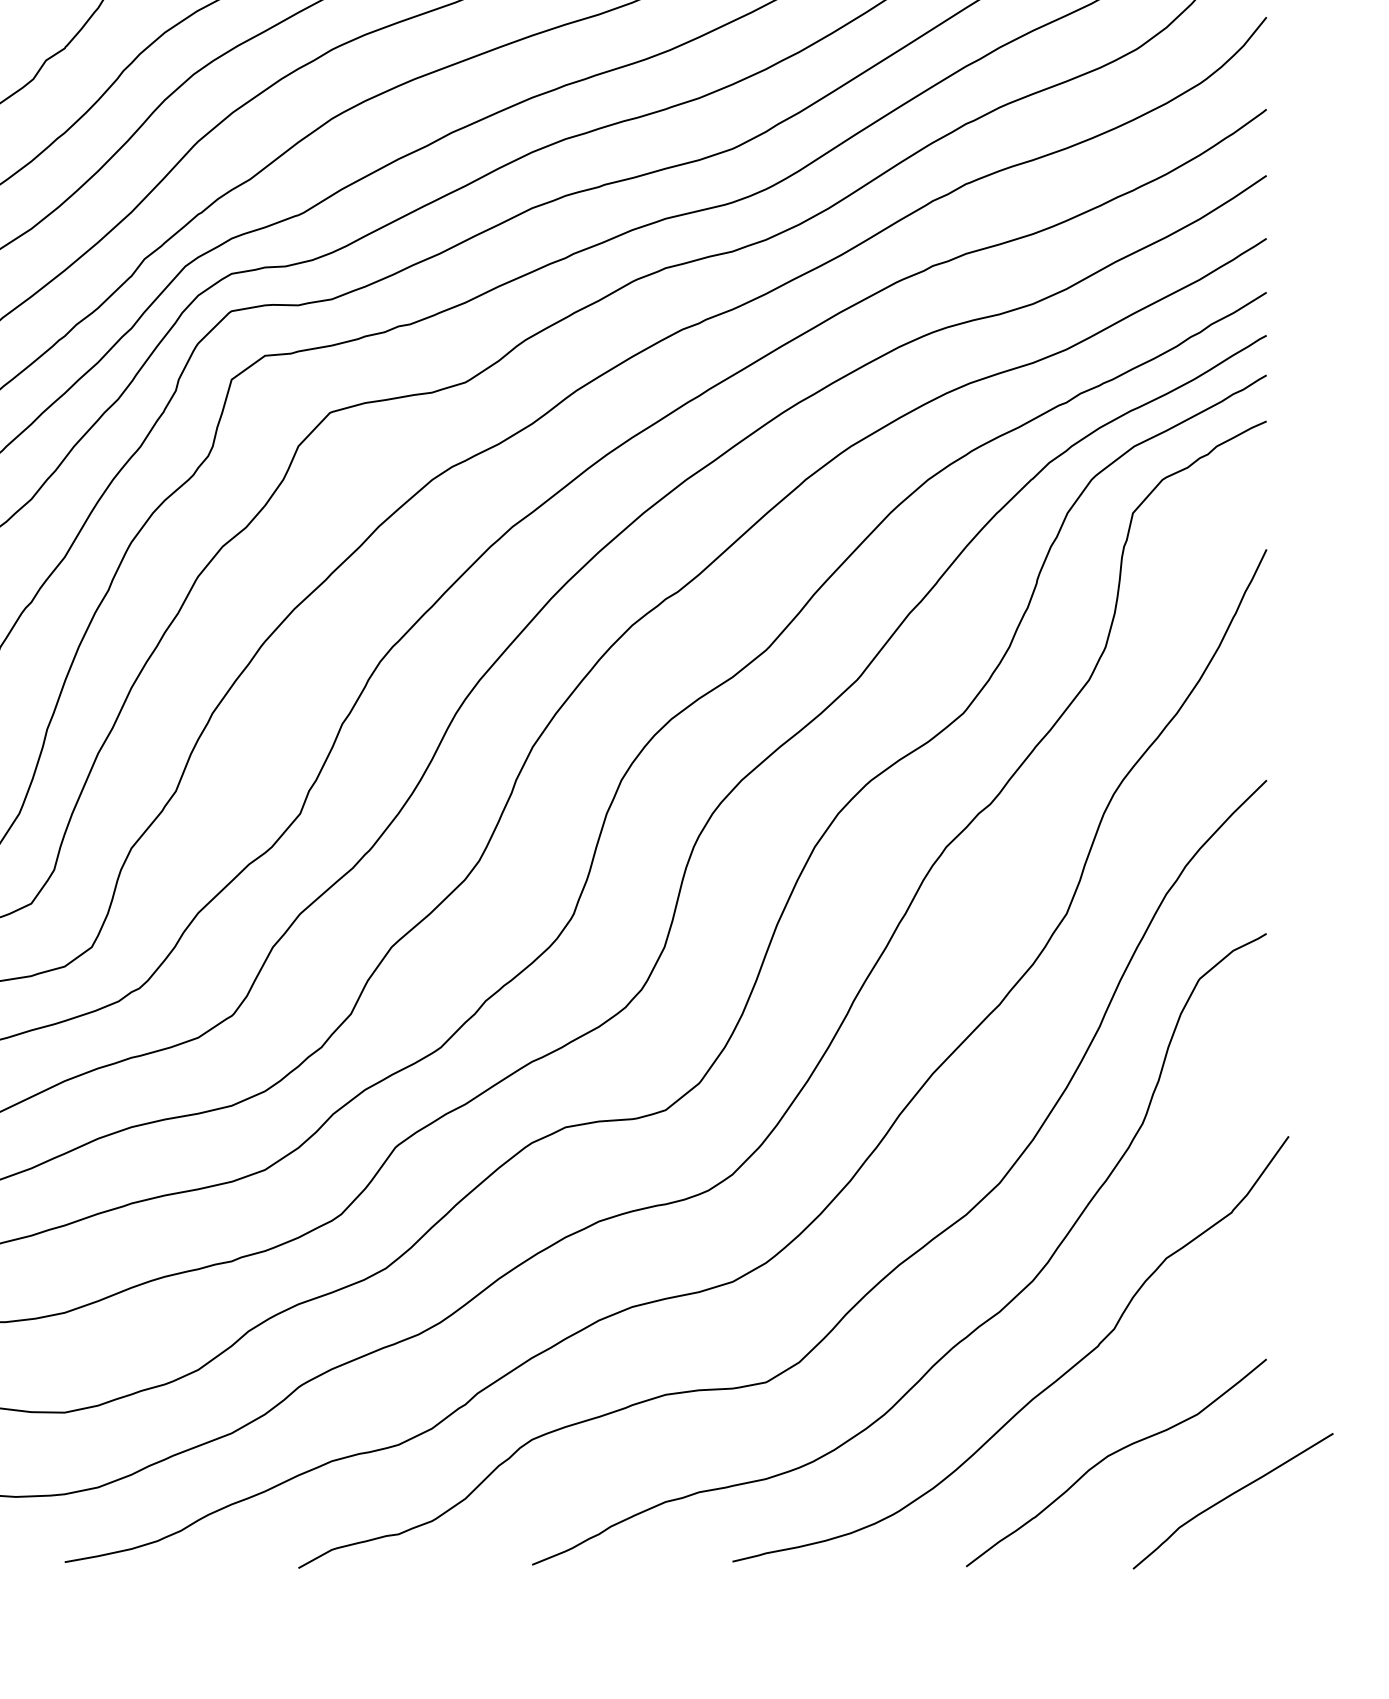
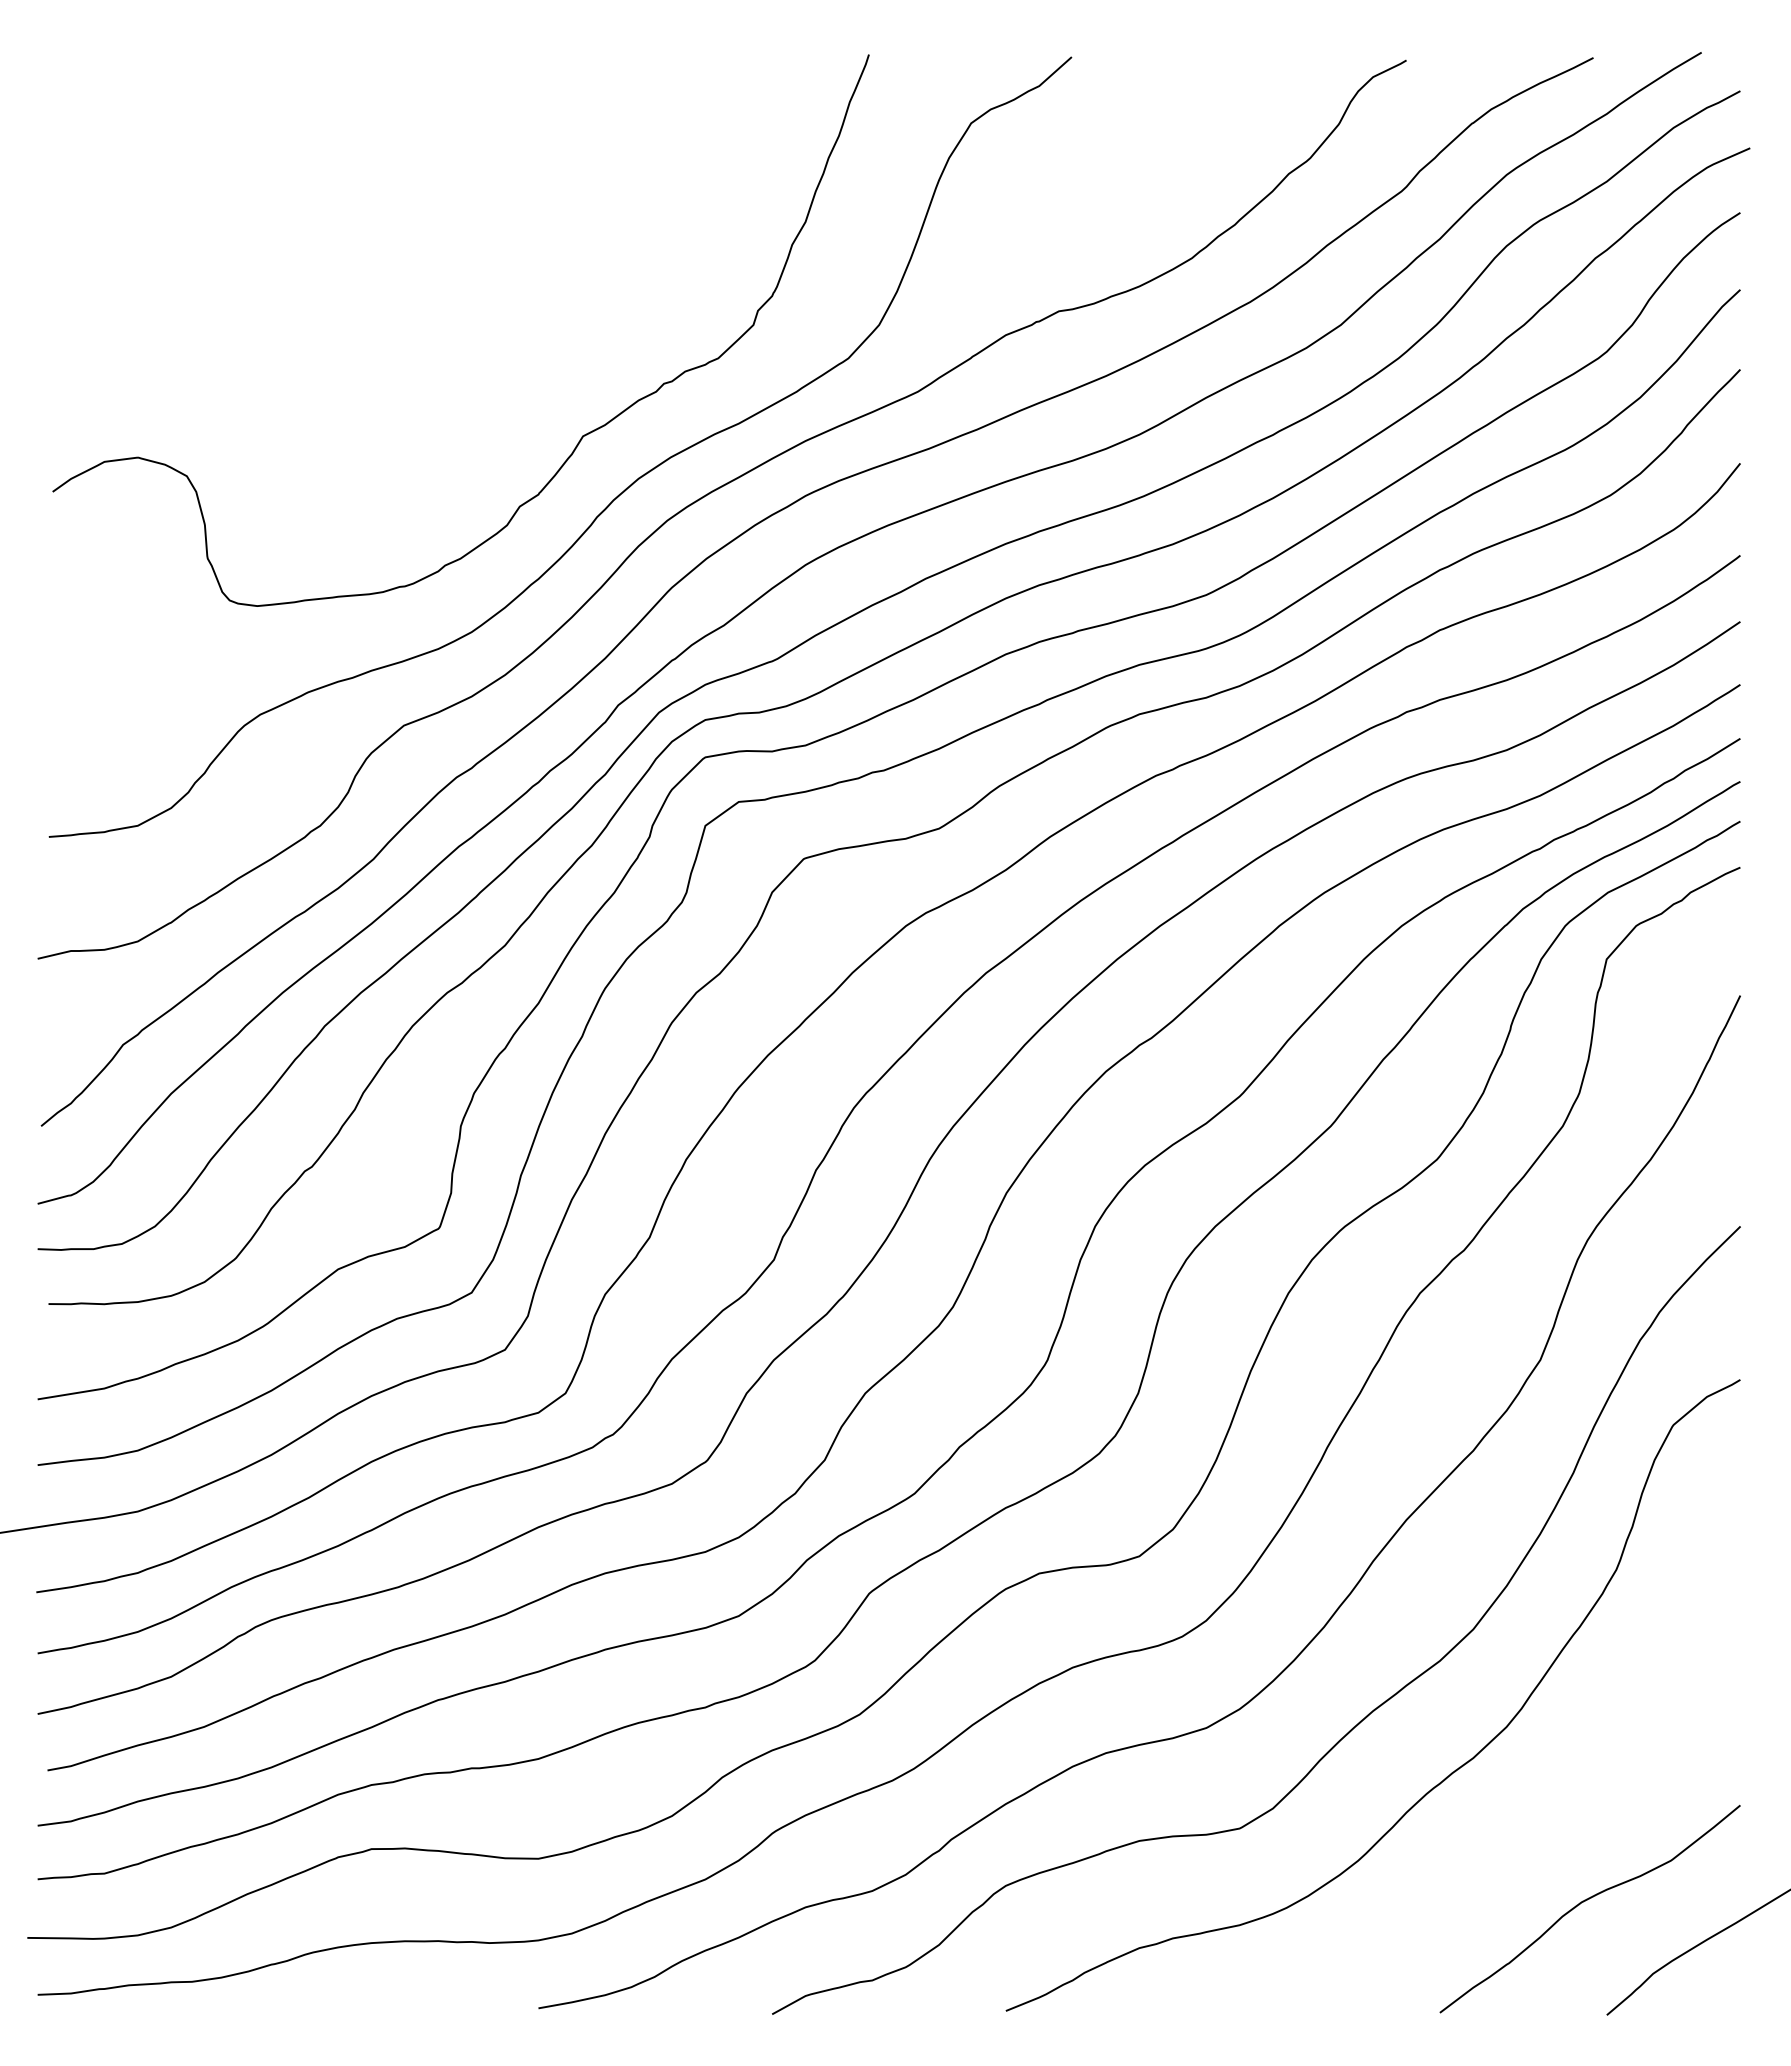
curve: (1044, 1388) -> (1518, 1834), removed

